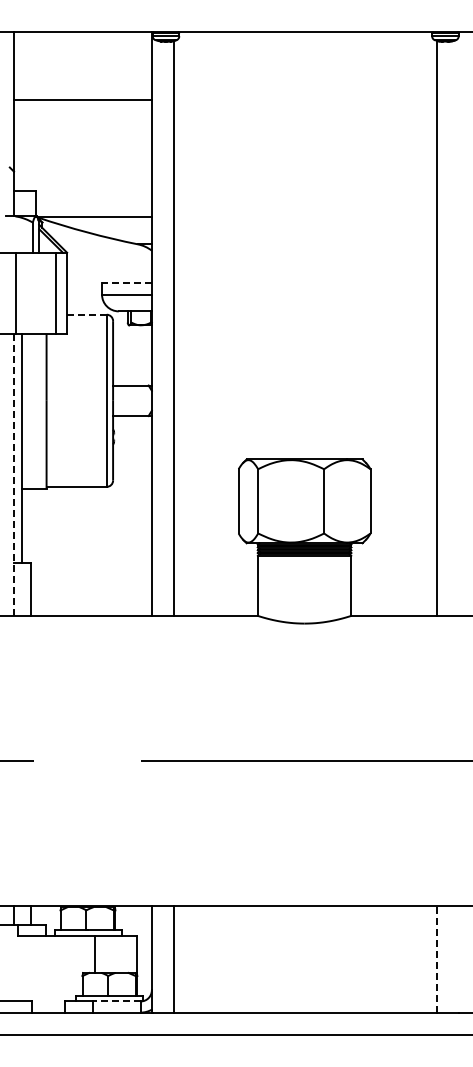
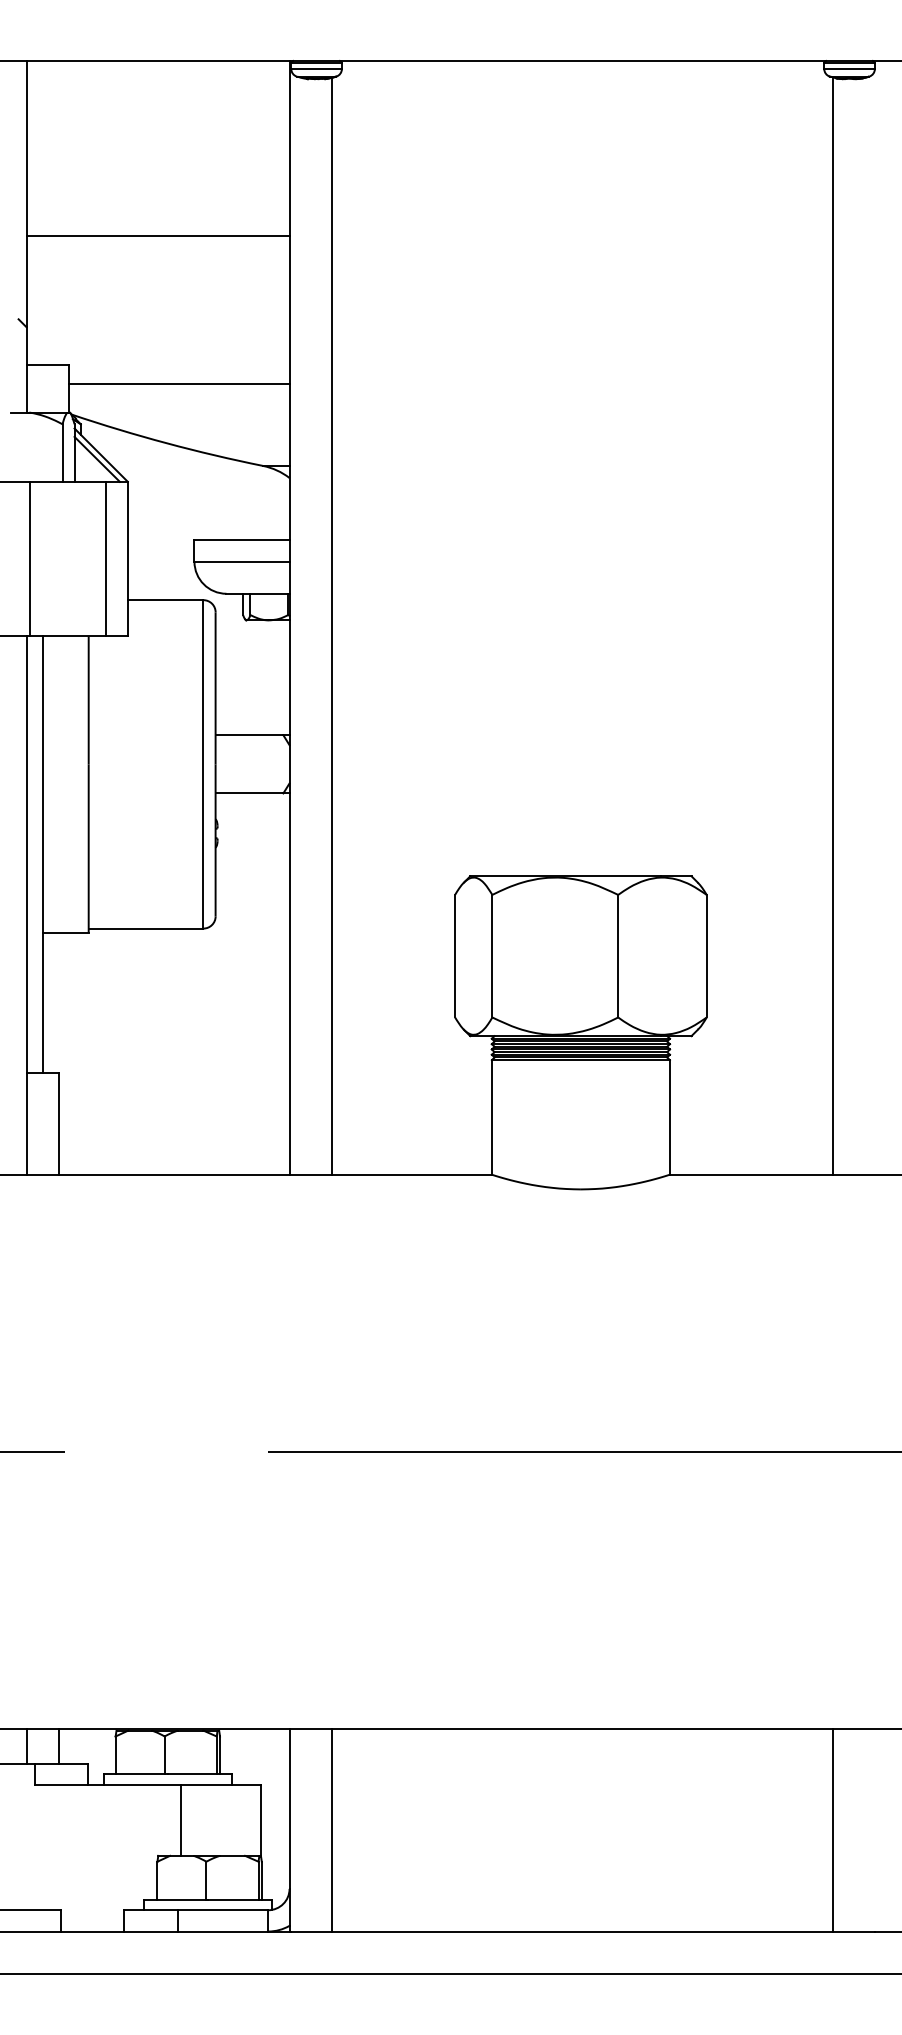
line: (82, 99) -> (157, 235), moved
line: (93, 217) -> (178, 384), moved
line: (126, 283) -> (241, 540), dashed -> solid
line: (86, 314) -> (164, 599), dashed -> solid
line: (14, 474) -> (27, 904), dashed -> solid
line: (436, 959) -> (832, 1830), dashed -> solid
line: (116, 1001) -> (222, 1910), dashed -> solid

